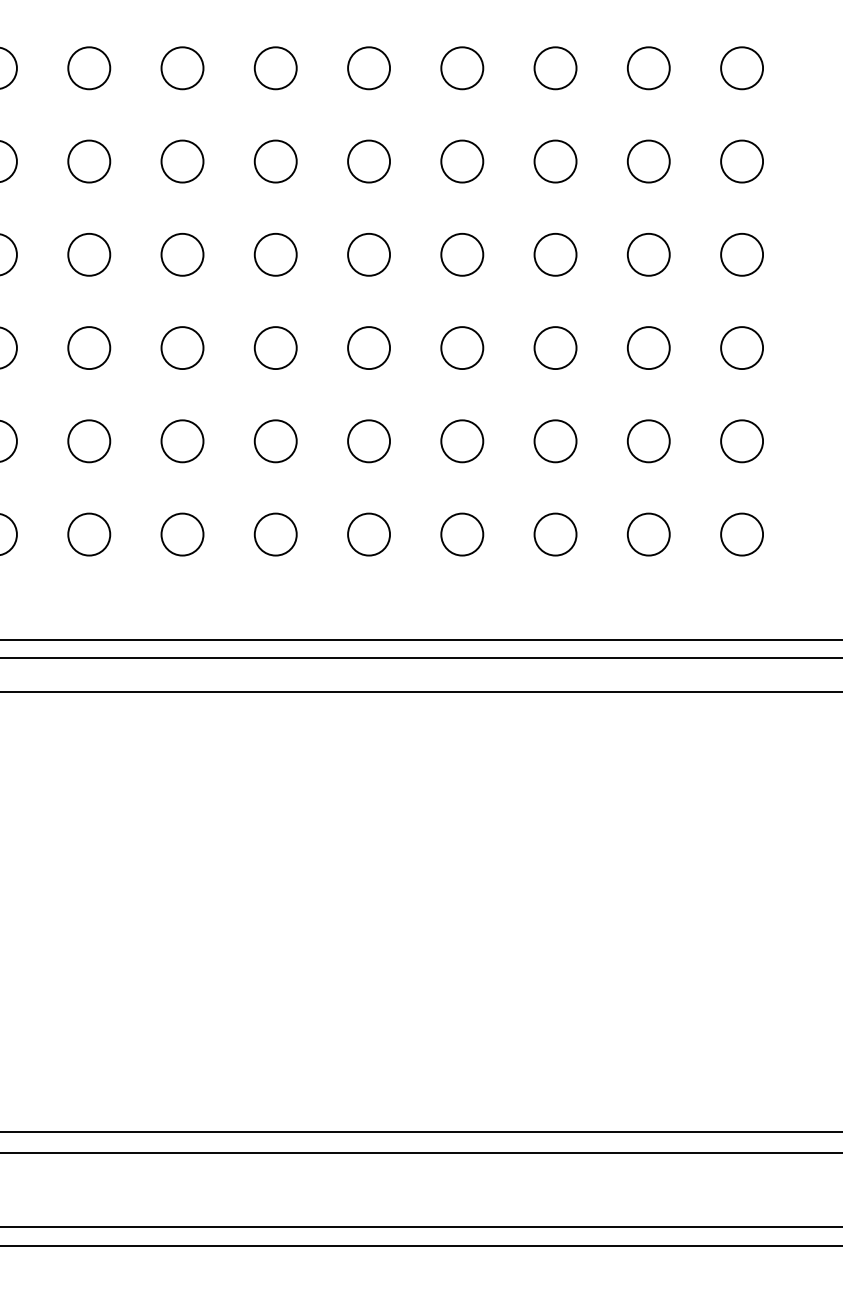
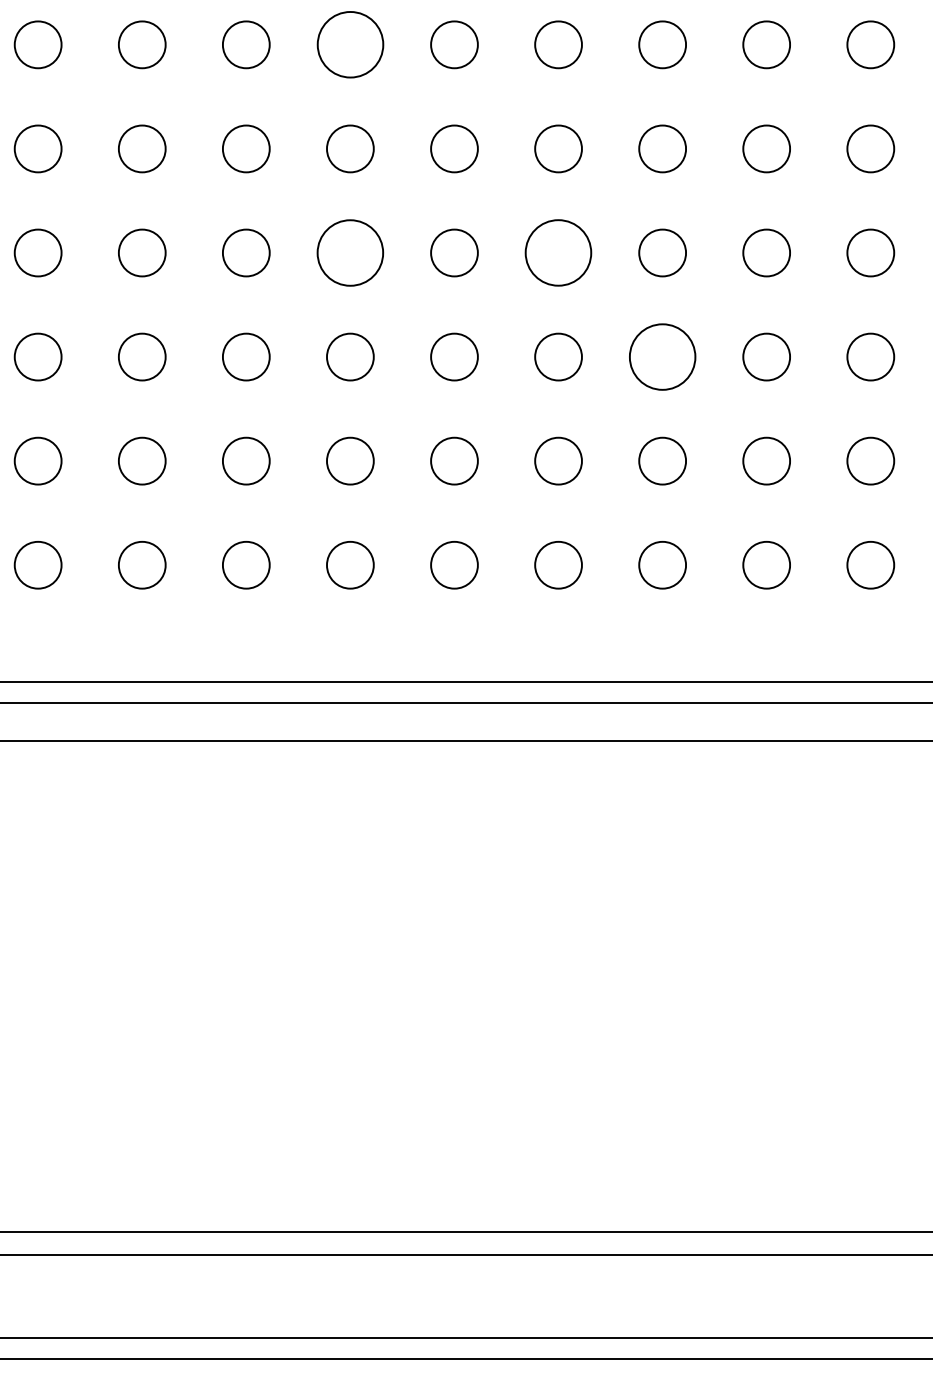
circle: (275, 68) -> (350, 45), size x1.4
circle: (275, 254) -> (350, 252), size x1.4
circle: (462, 254) -> (558, 252), size x1.4
circle: (555, 348) -> (662, 357), size x1.4

